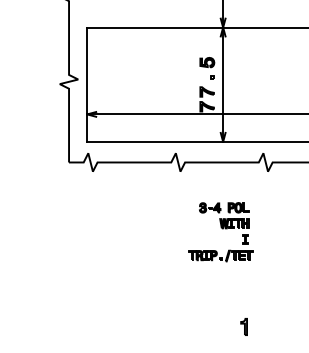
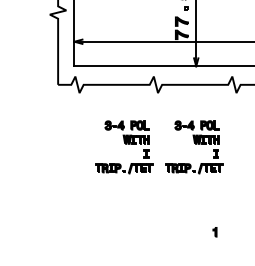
part: (142, 232) -> (123, 147), added
part: (243, 326) -> (214, 231), size x0.6

